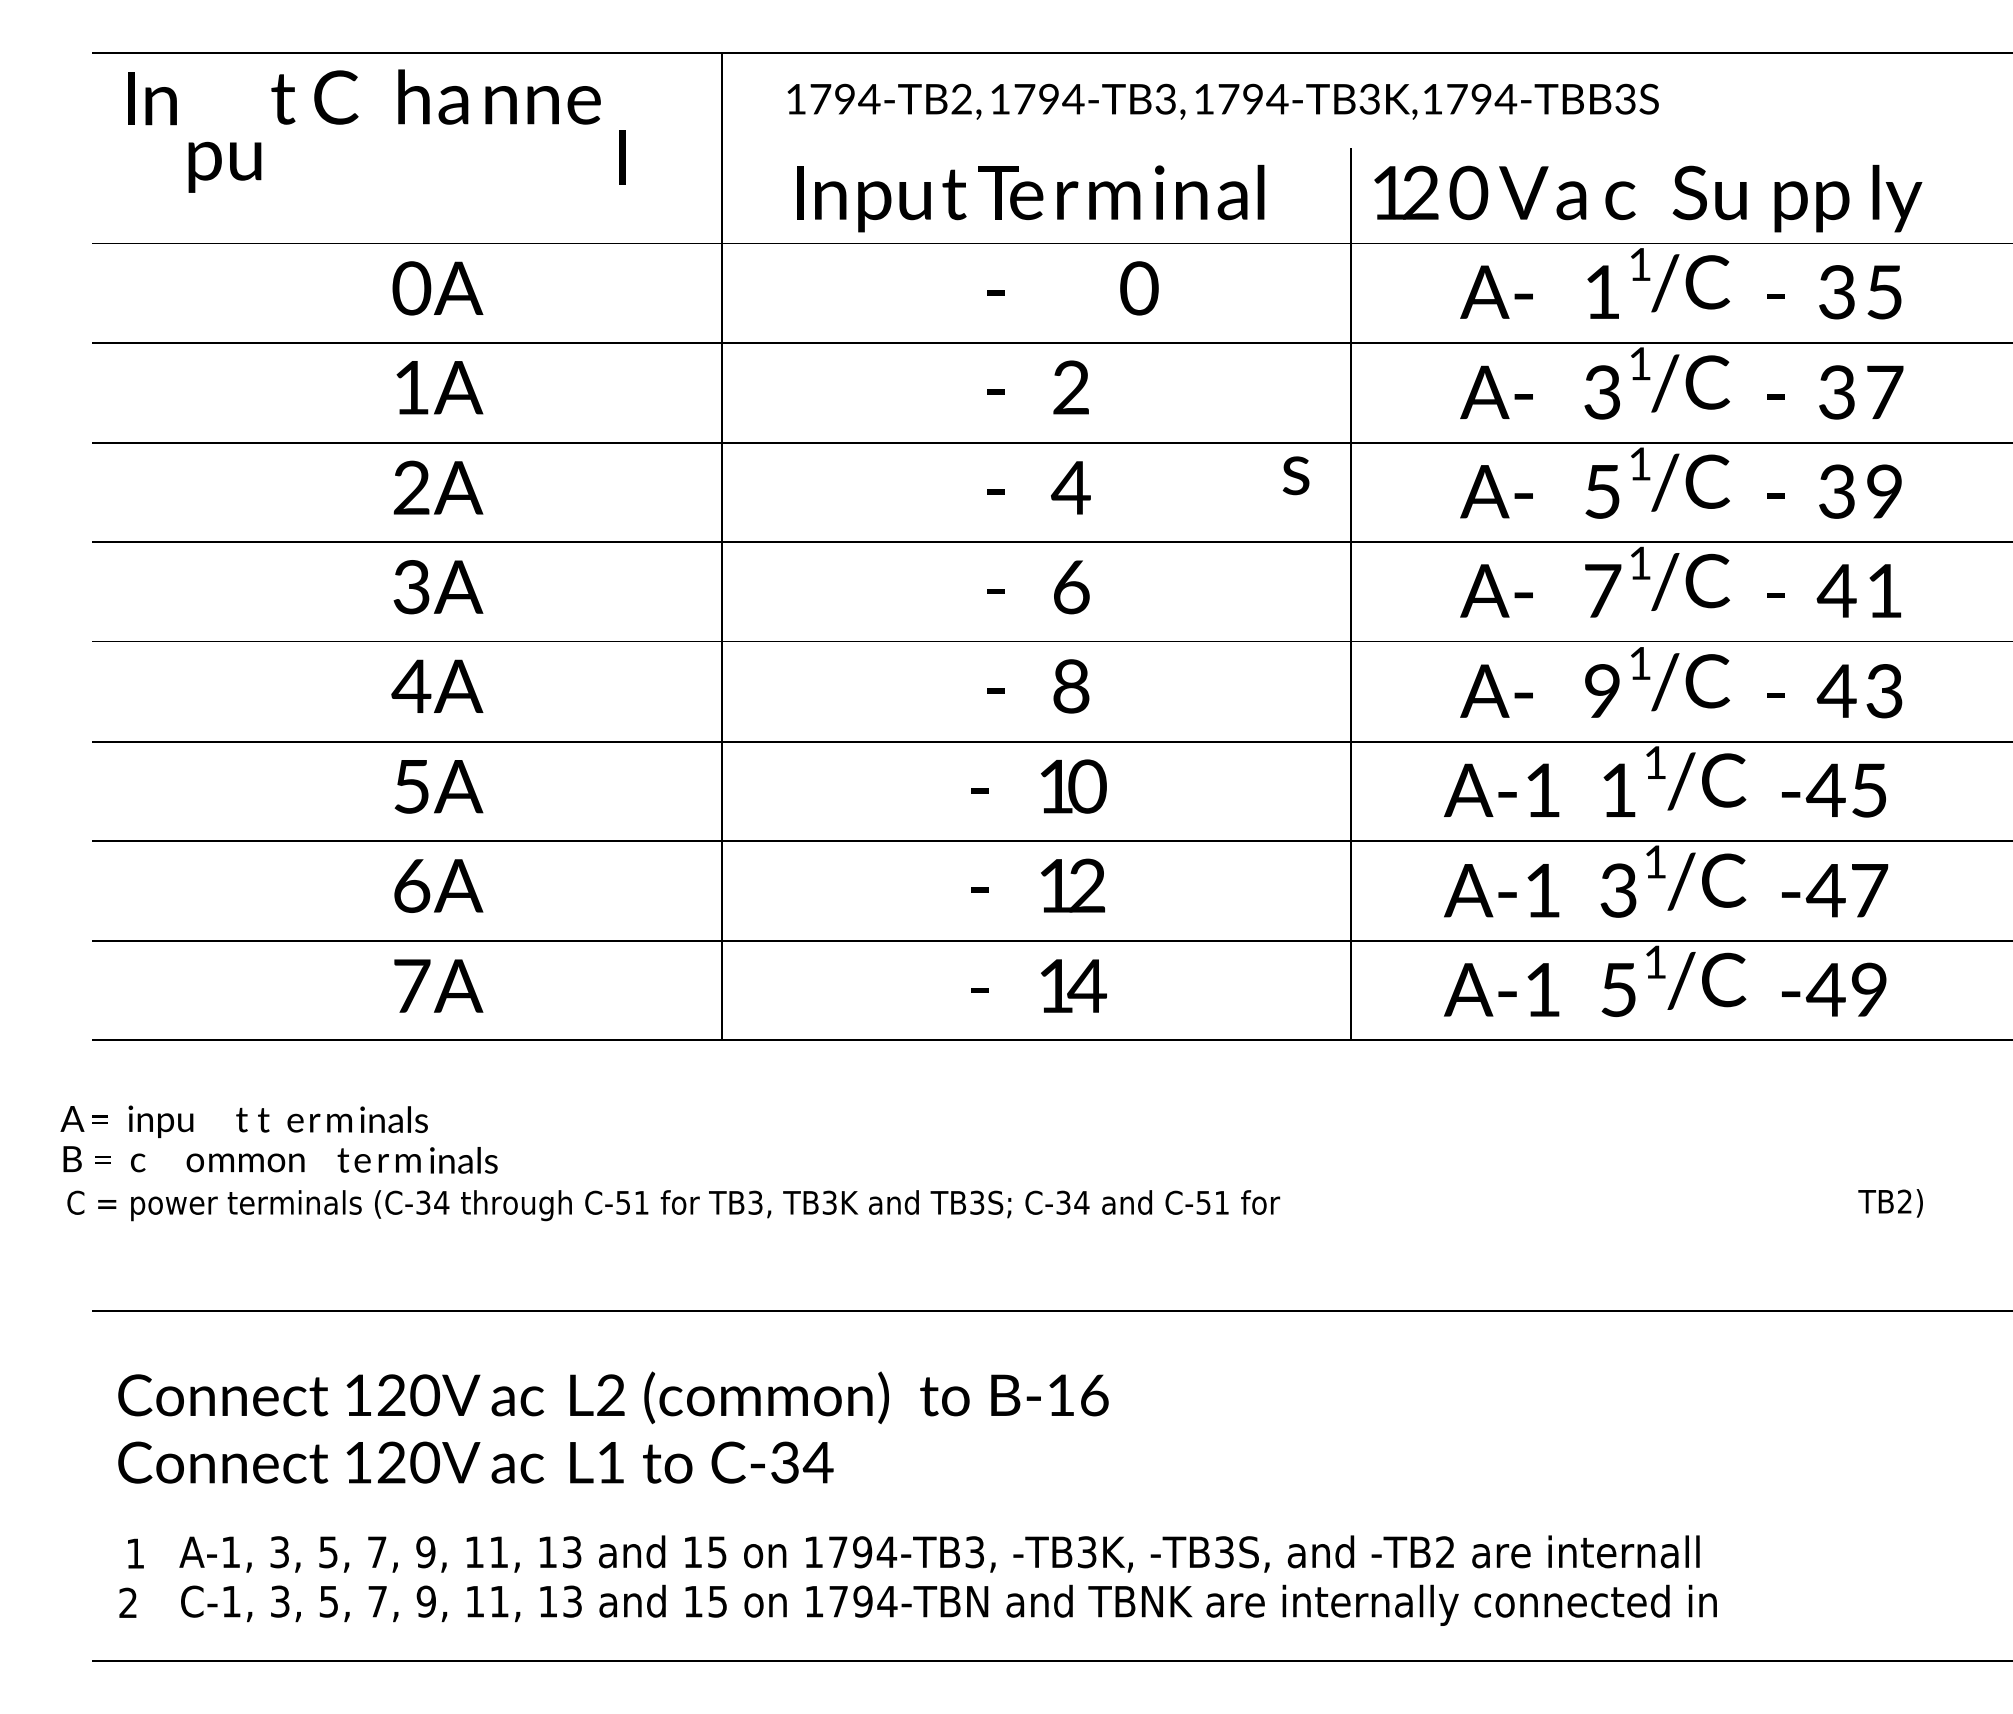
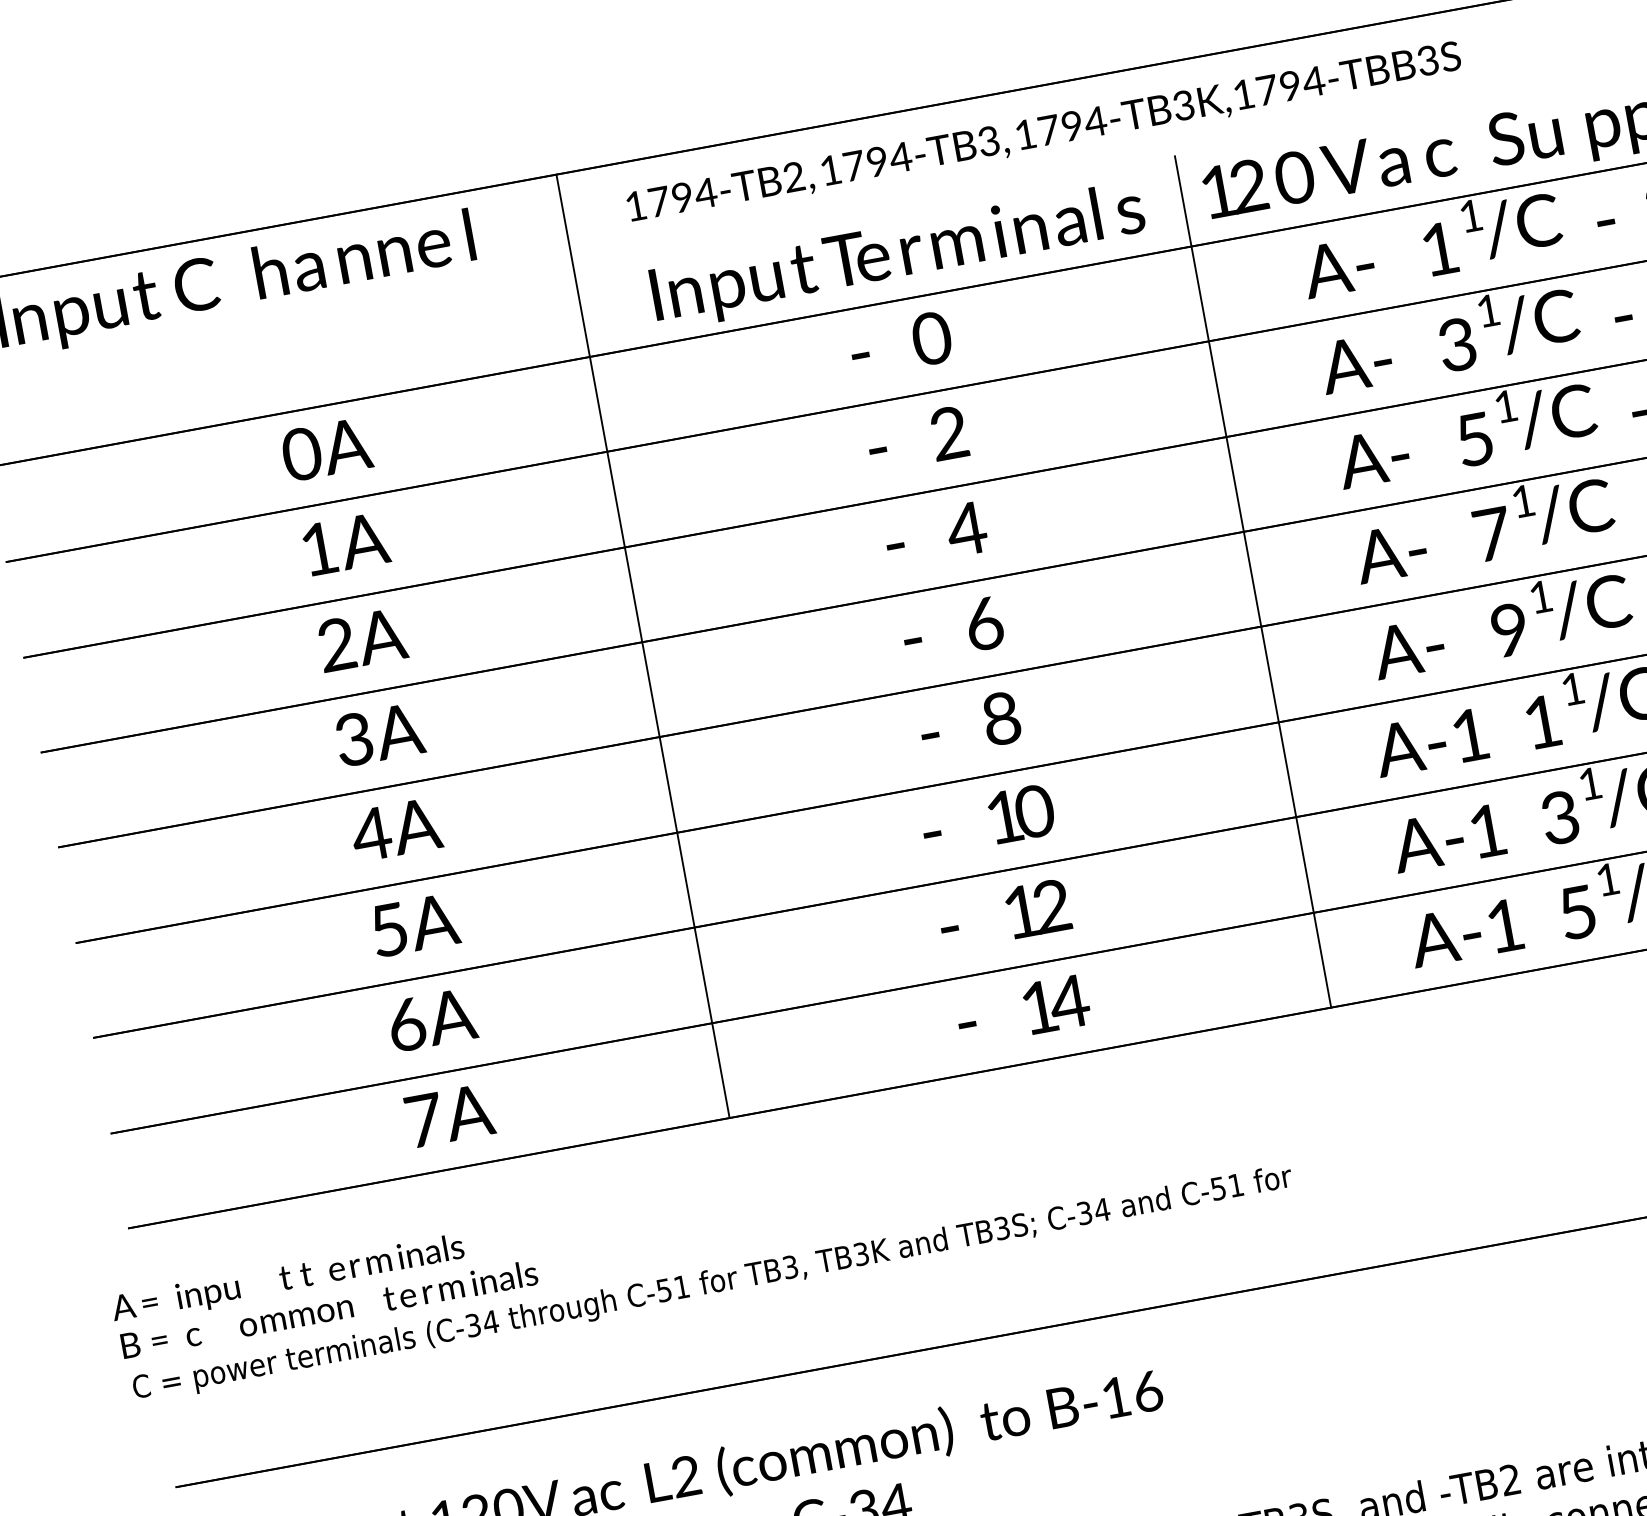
text: (622, 157) -> (469, 233), moved
text: (224, 166) -> (92, 318), moved
text: (1139, 288) -> (932, 338), moved
text: (1295, 475) -> (1130, 215), moved

